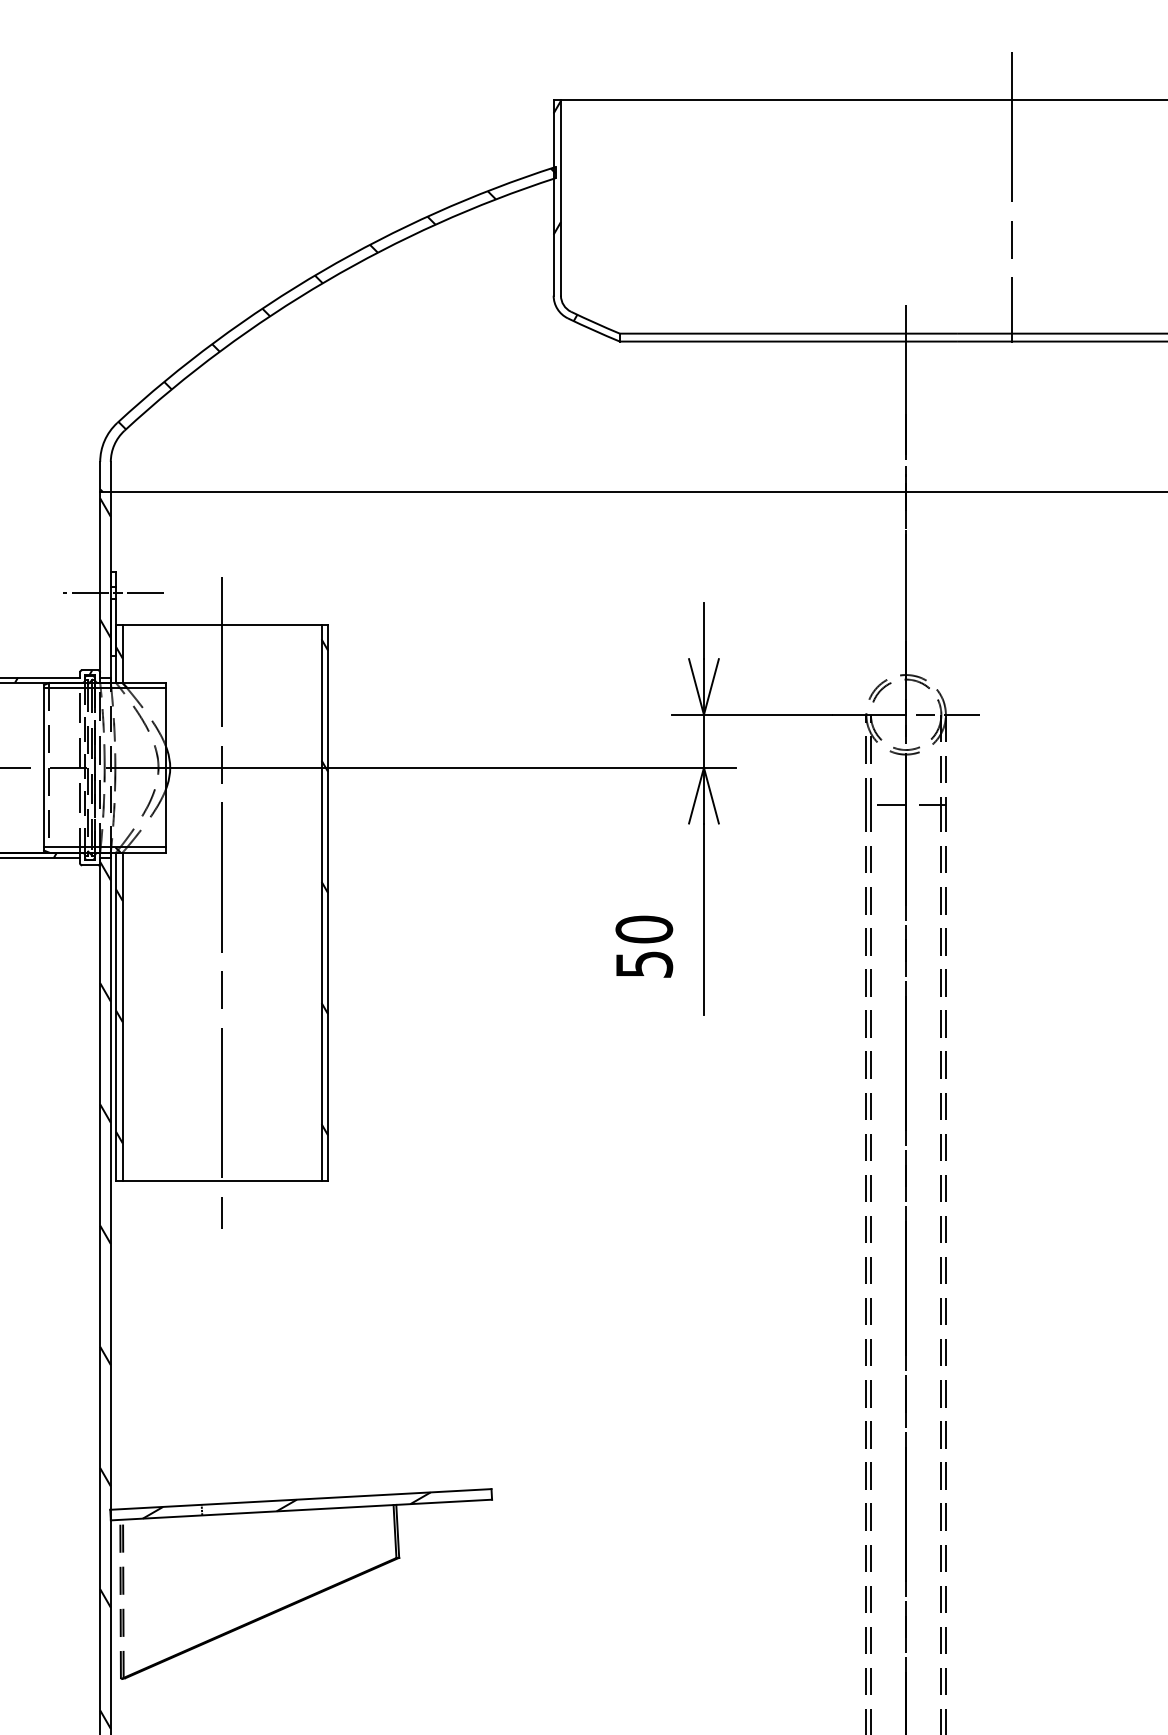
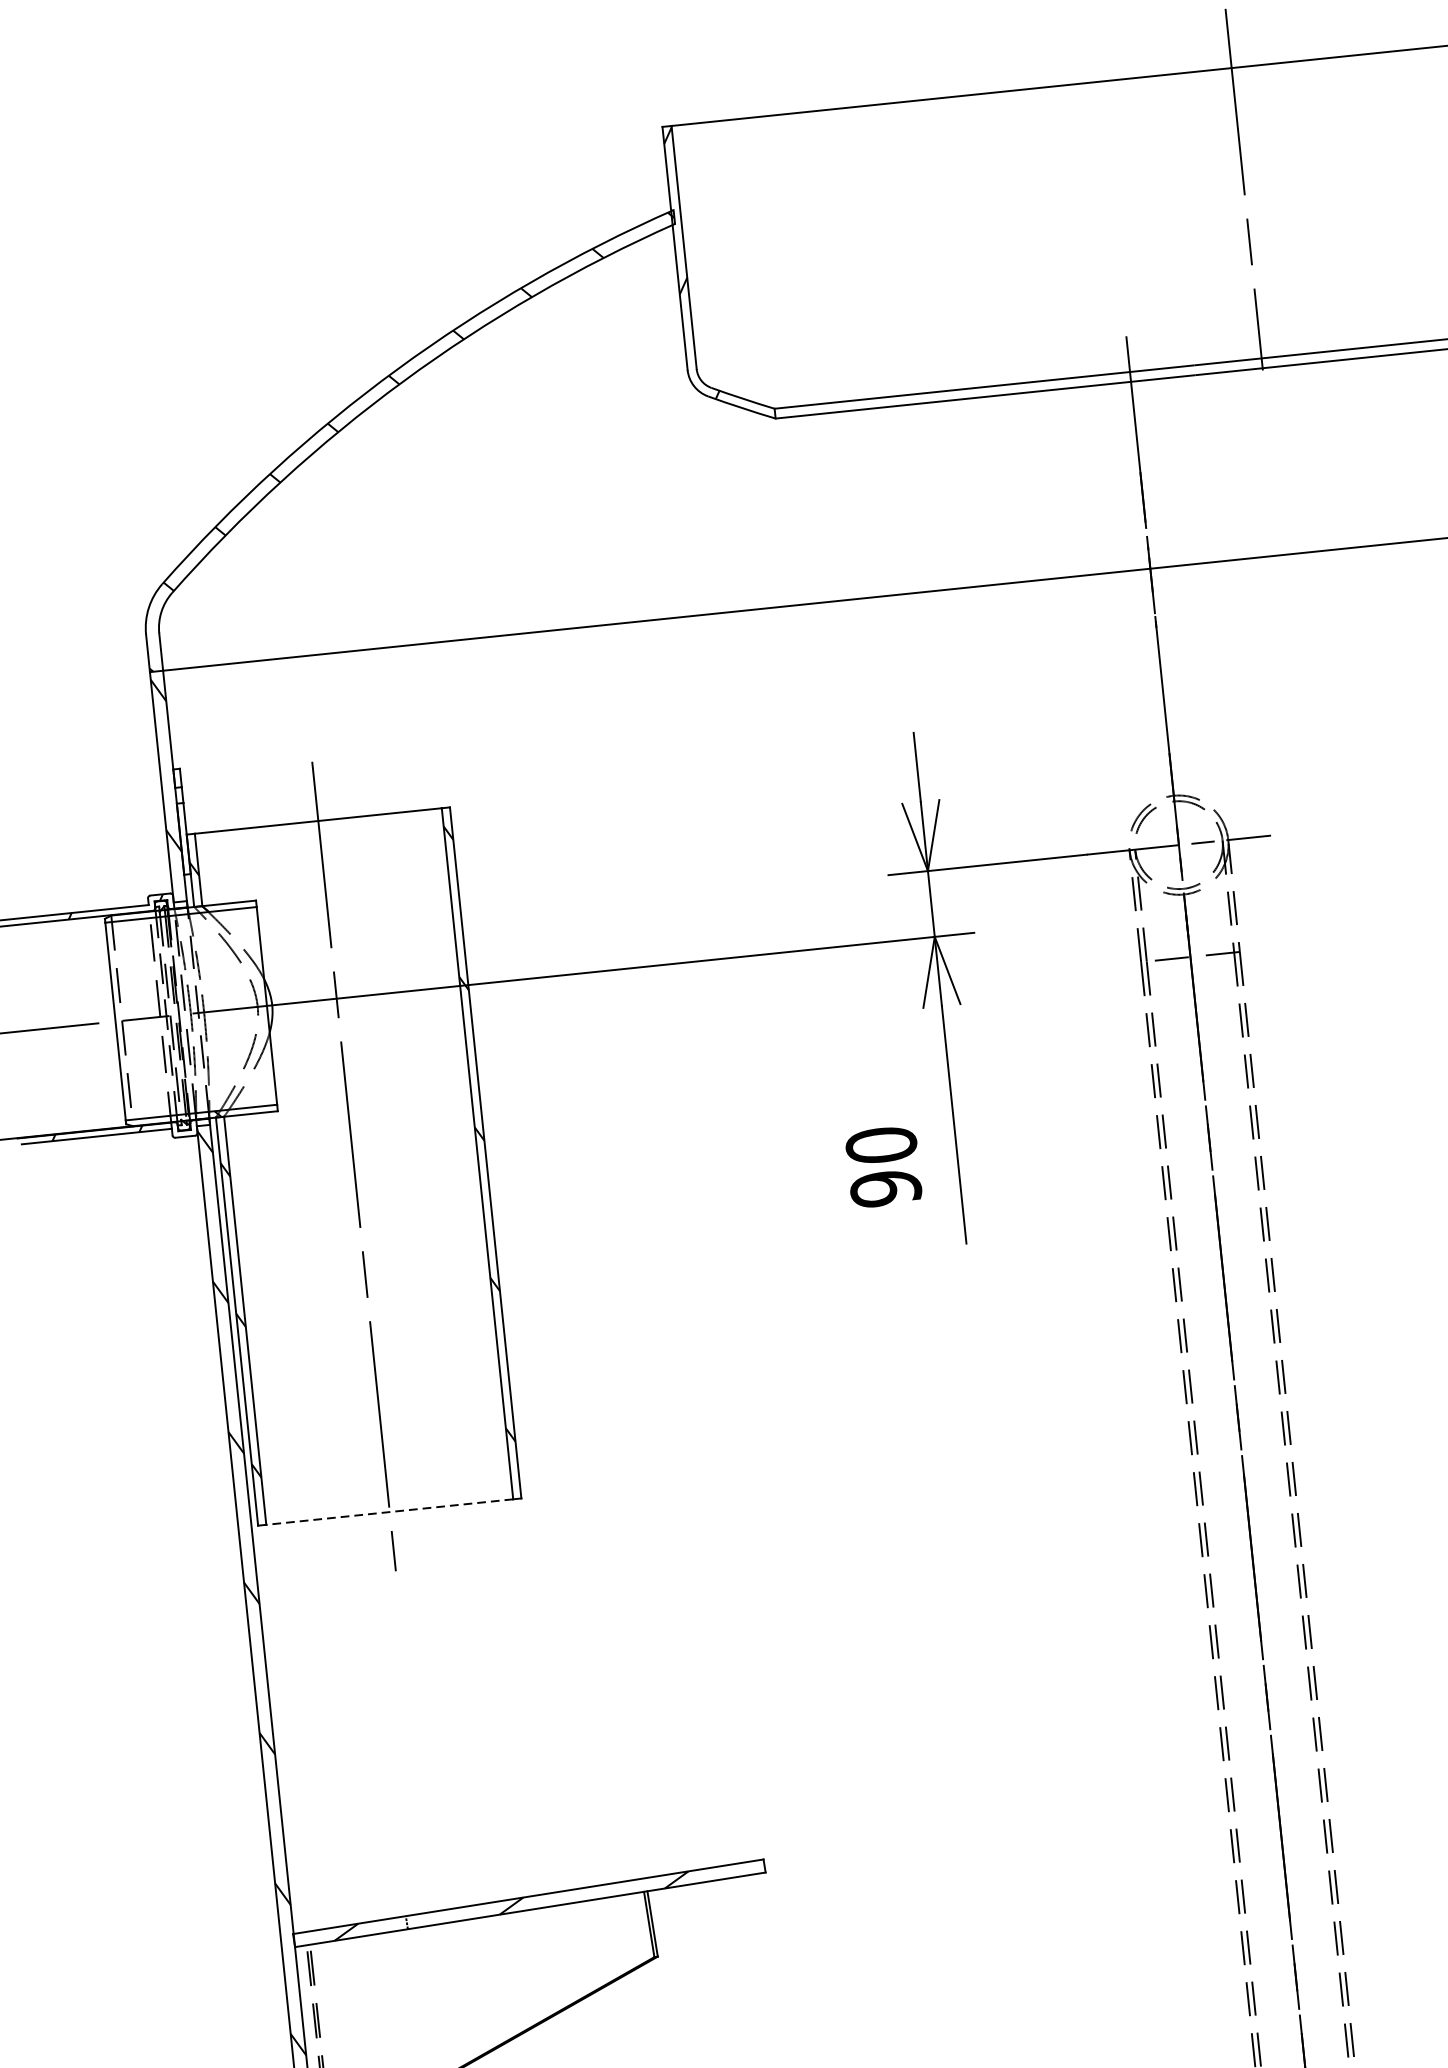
line: (113, 592) -> (179, 795), removed
text: (643, 964) -> (884, 1188), 50 -> 90
line: (221, 1181) -> (388, 1512), solid -> dashed

